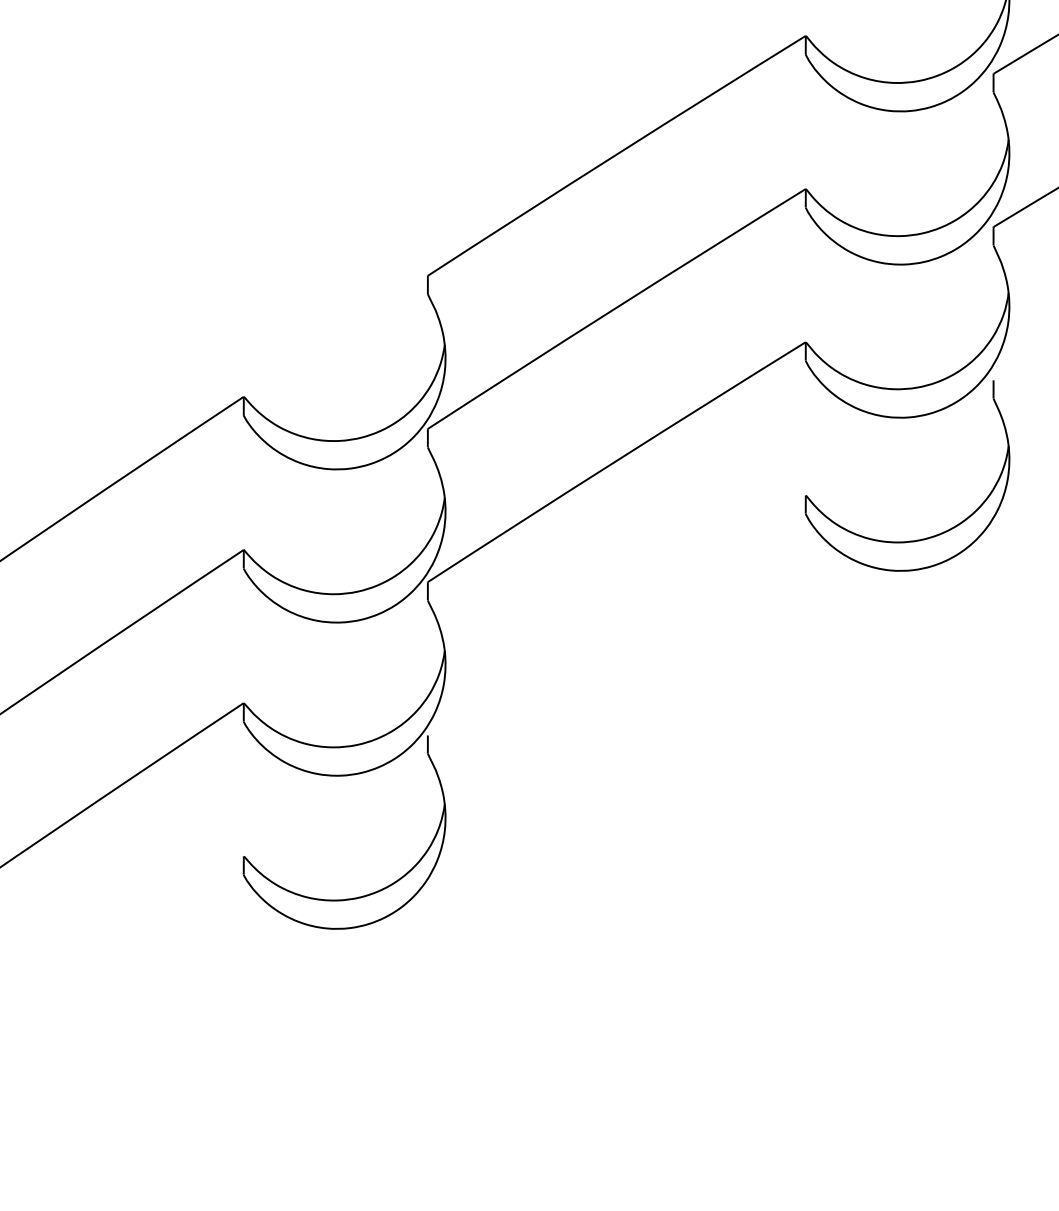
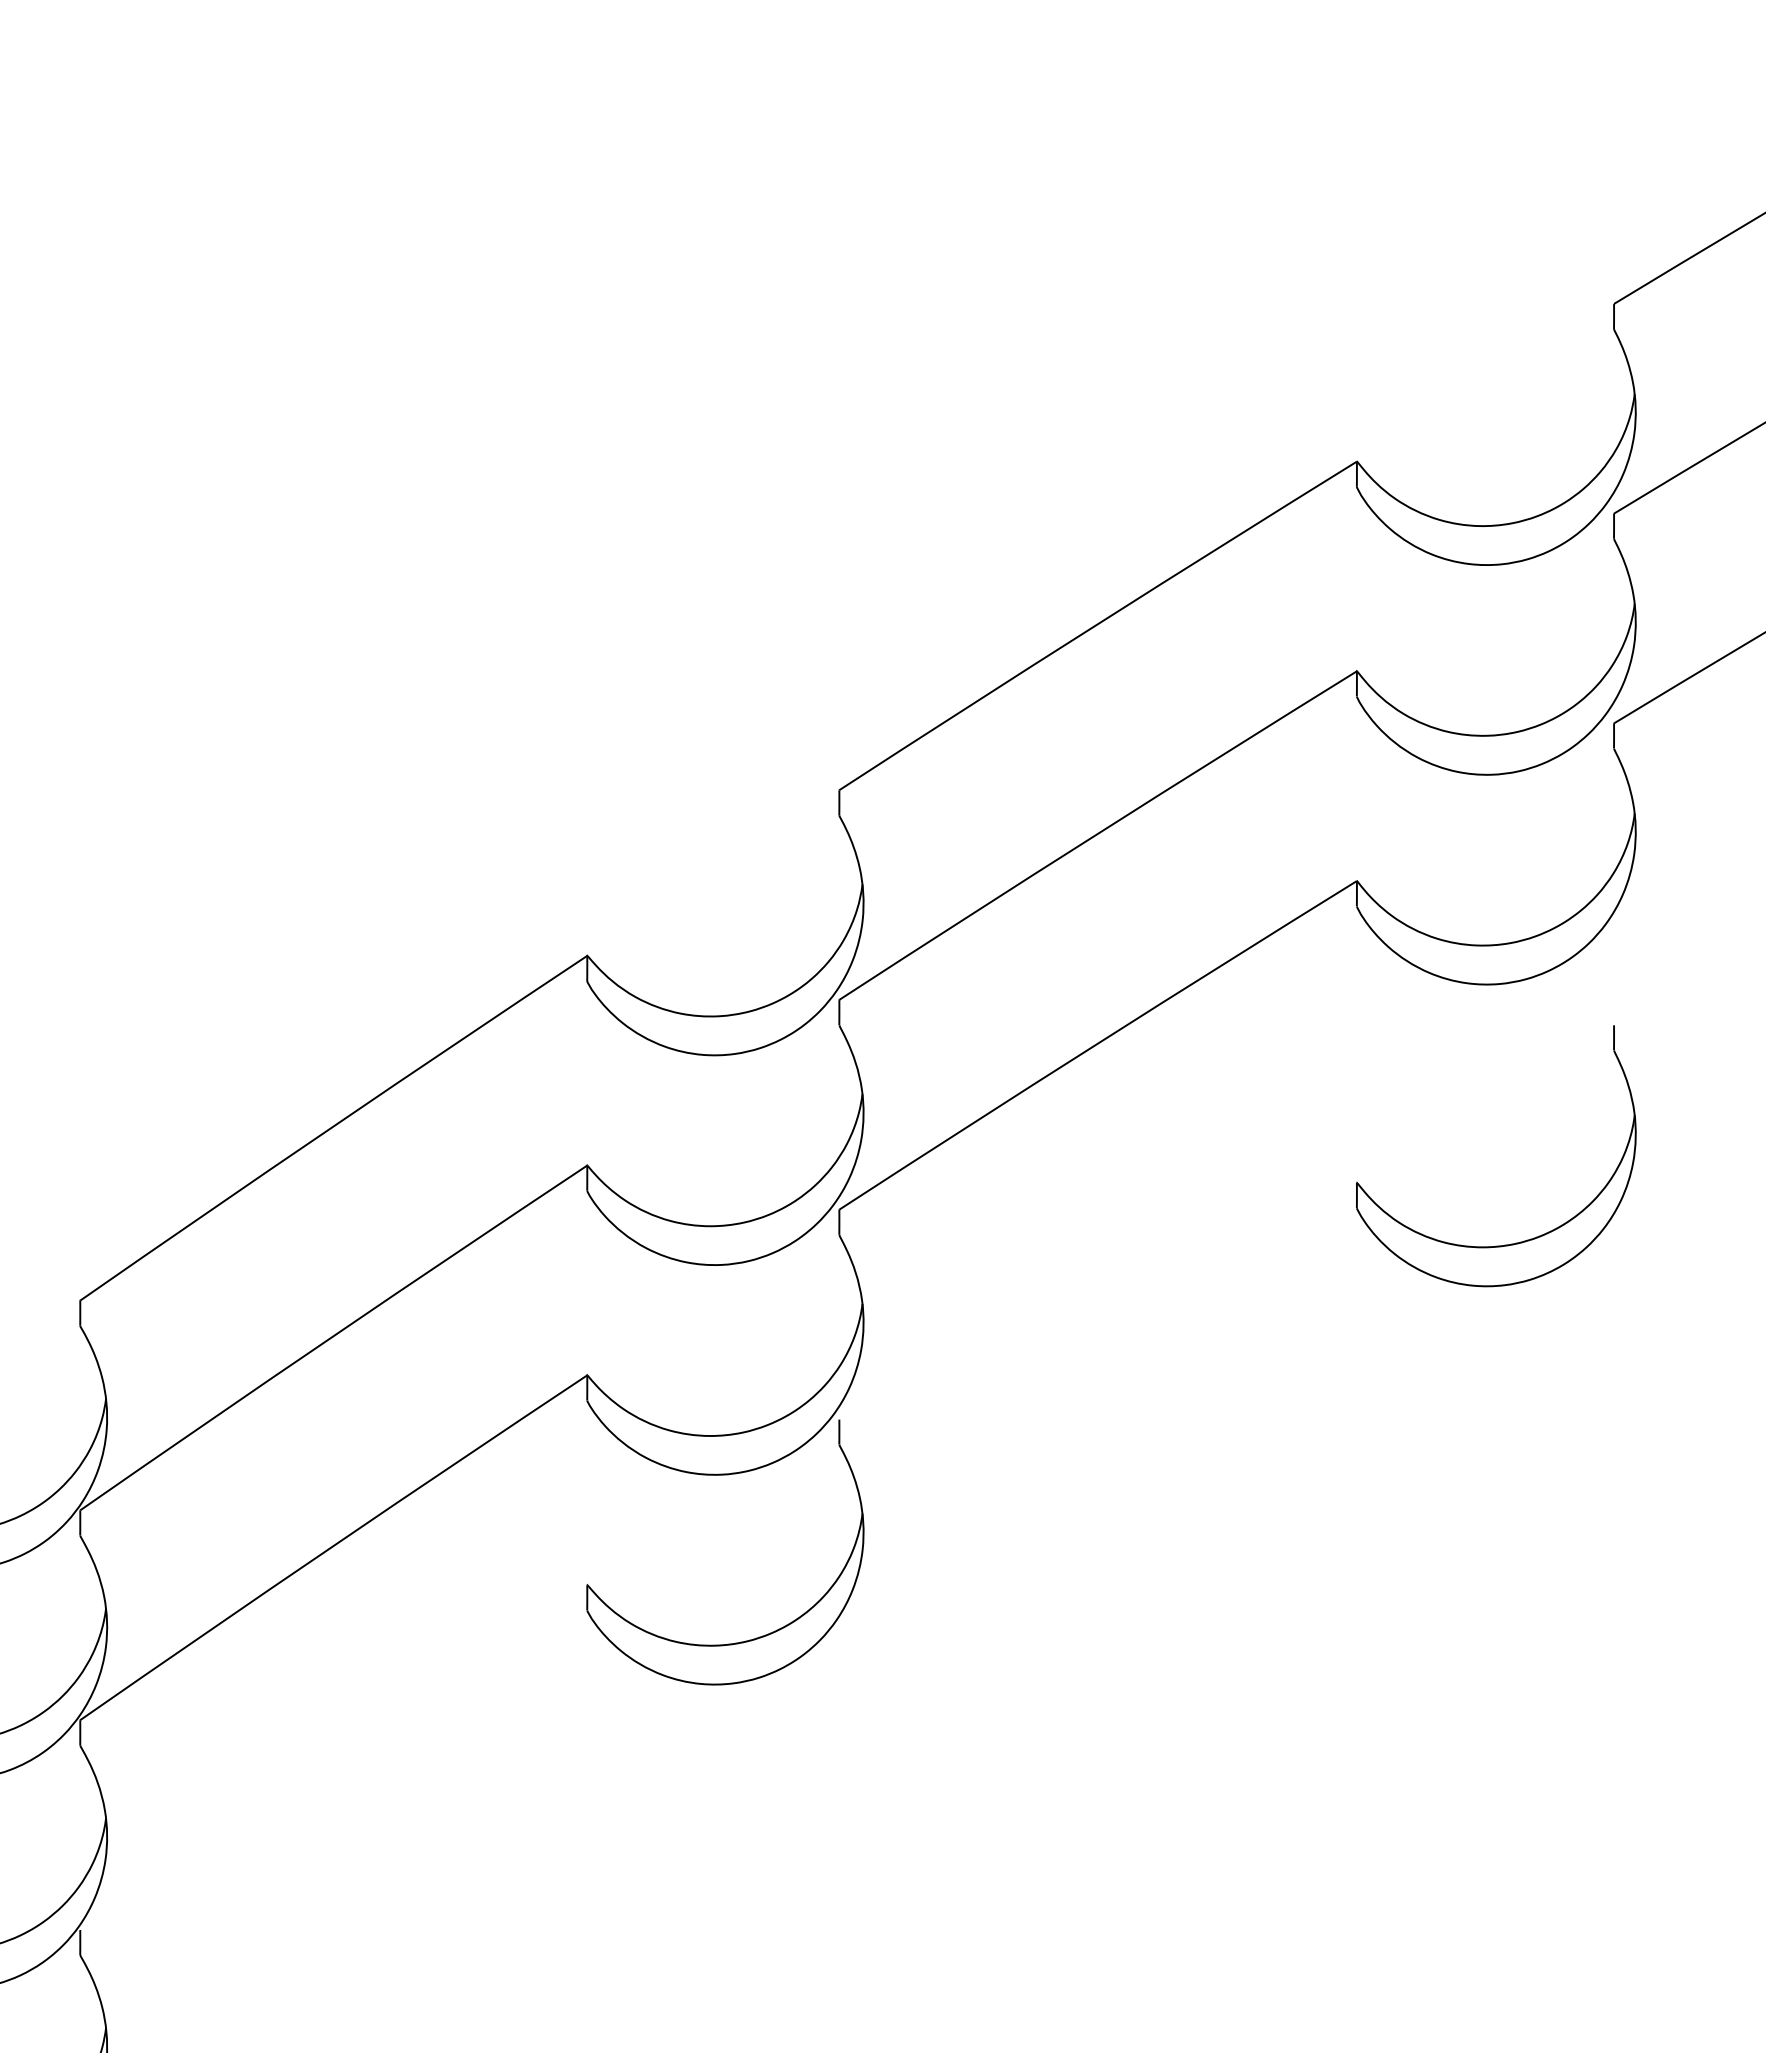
part: (918, 539) -> (1511, 1243), moved

